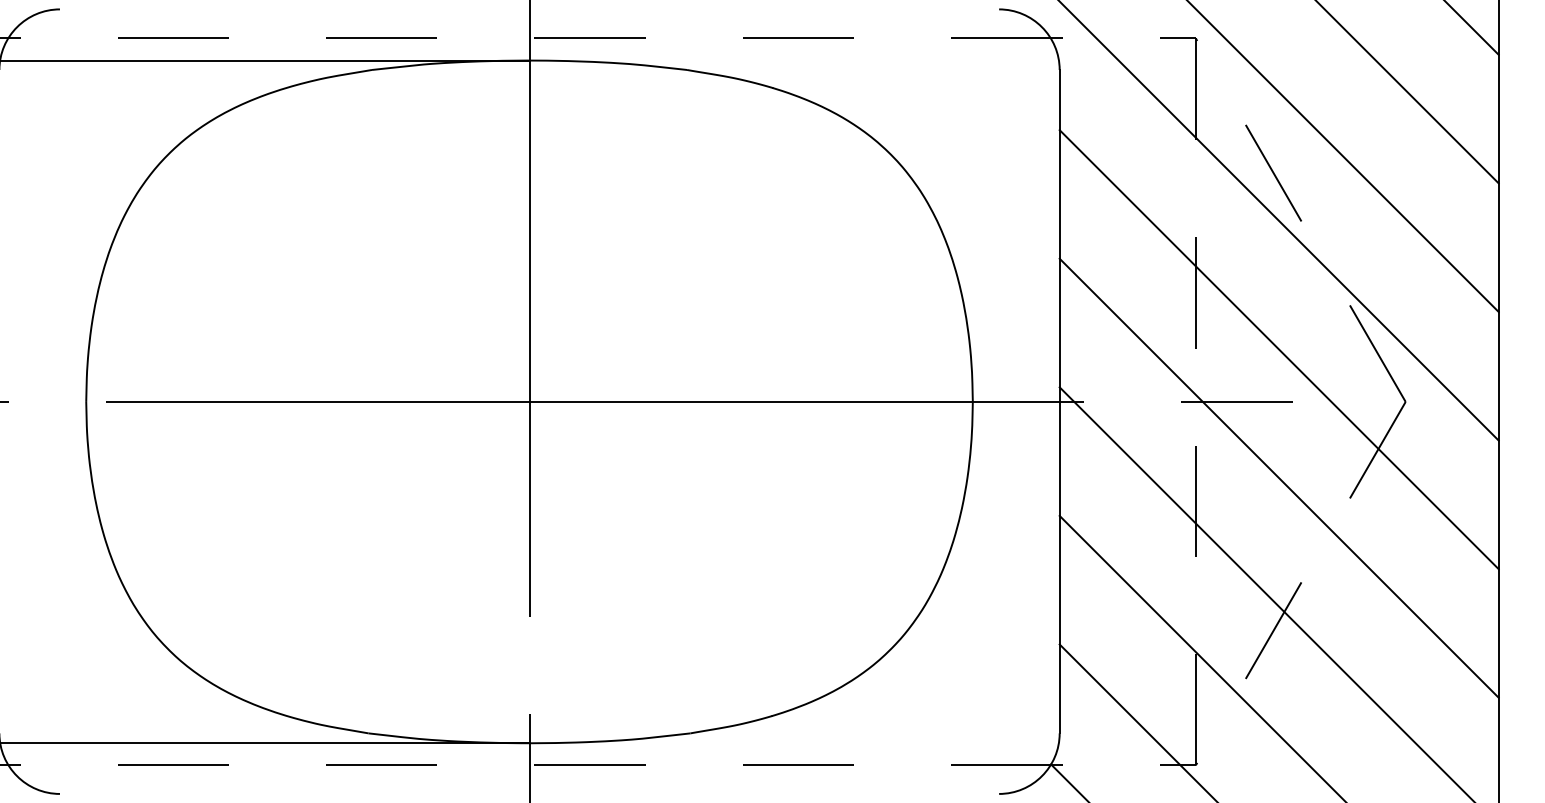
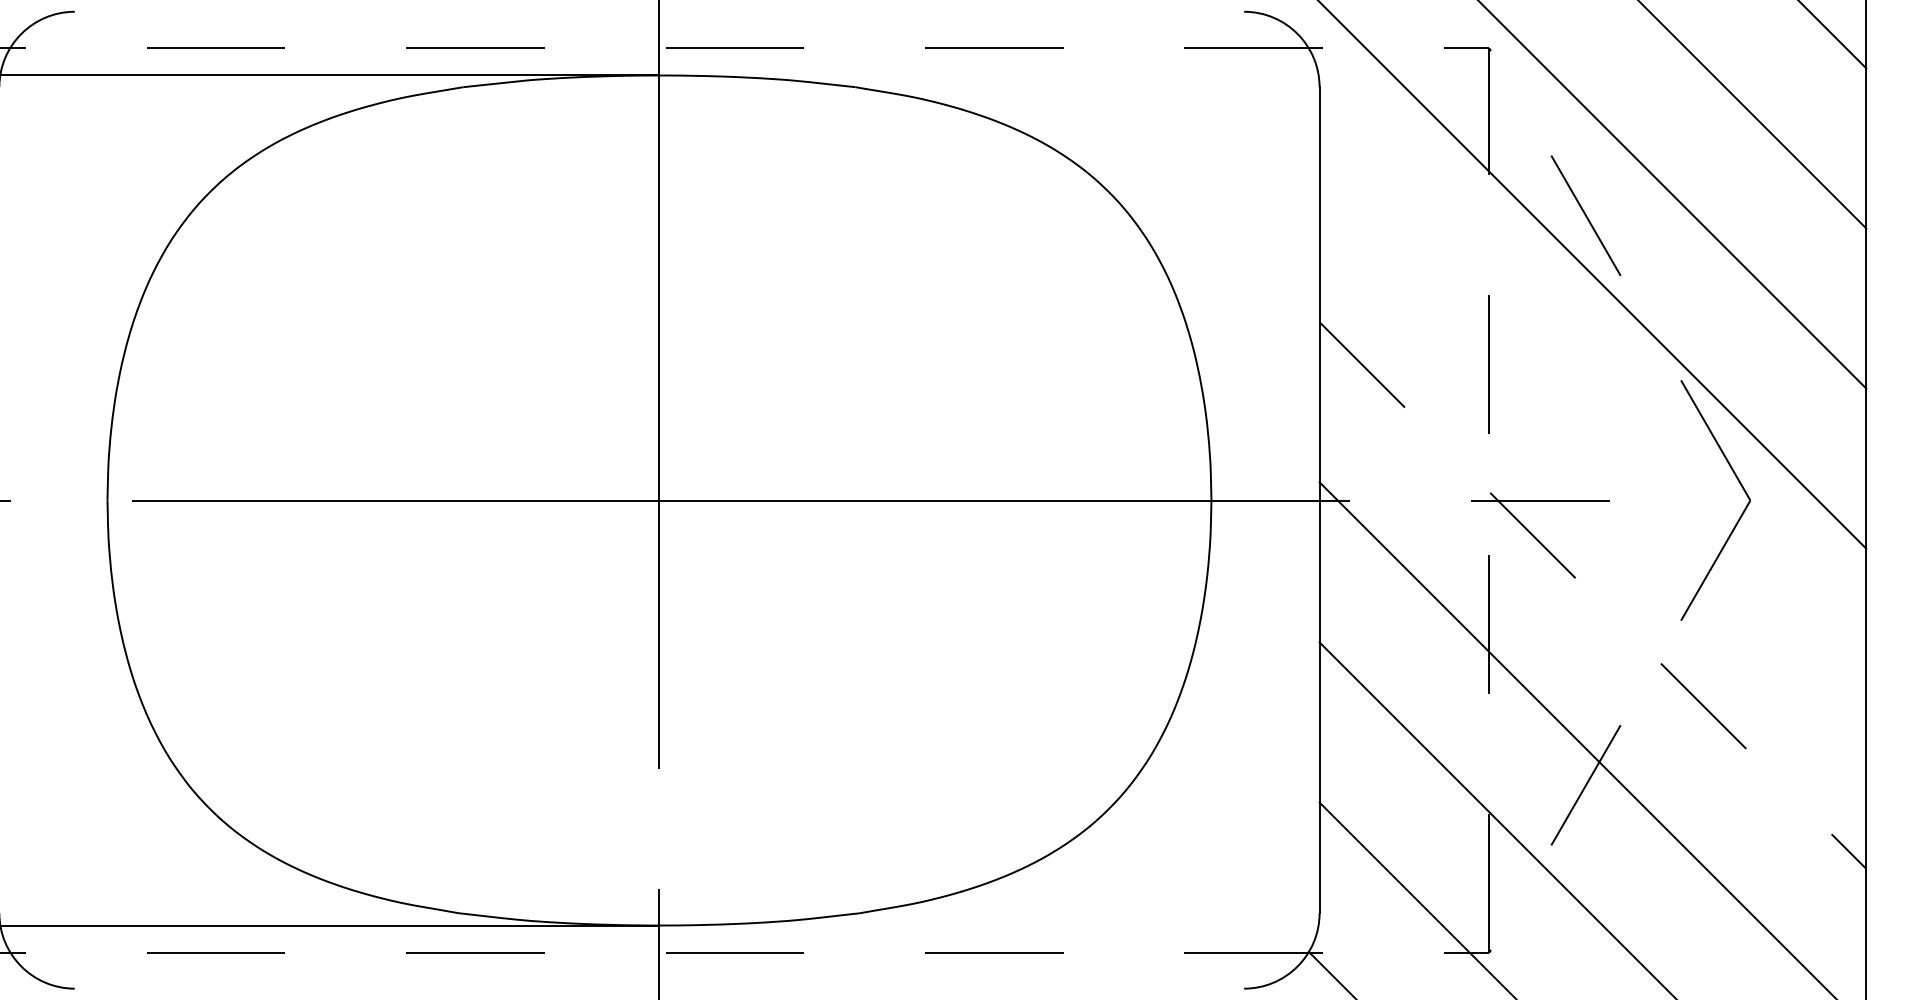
line: (1278, 349) -> (1592, 435), removed
line: (1278, 478) -> (1592, 595), solid -> dashed

